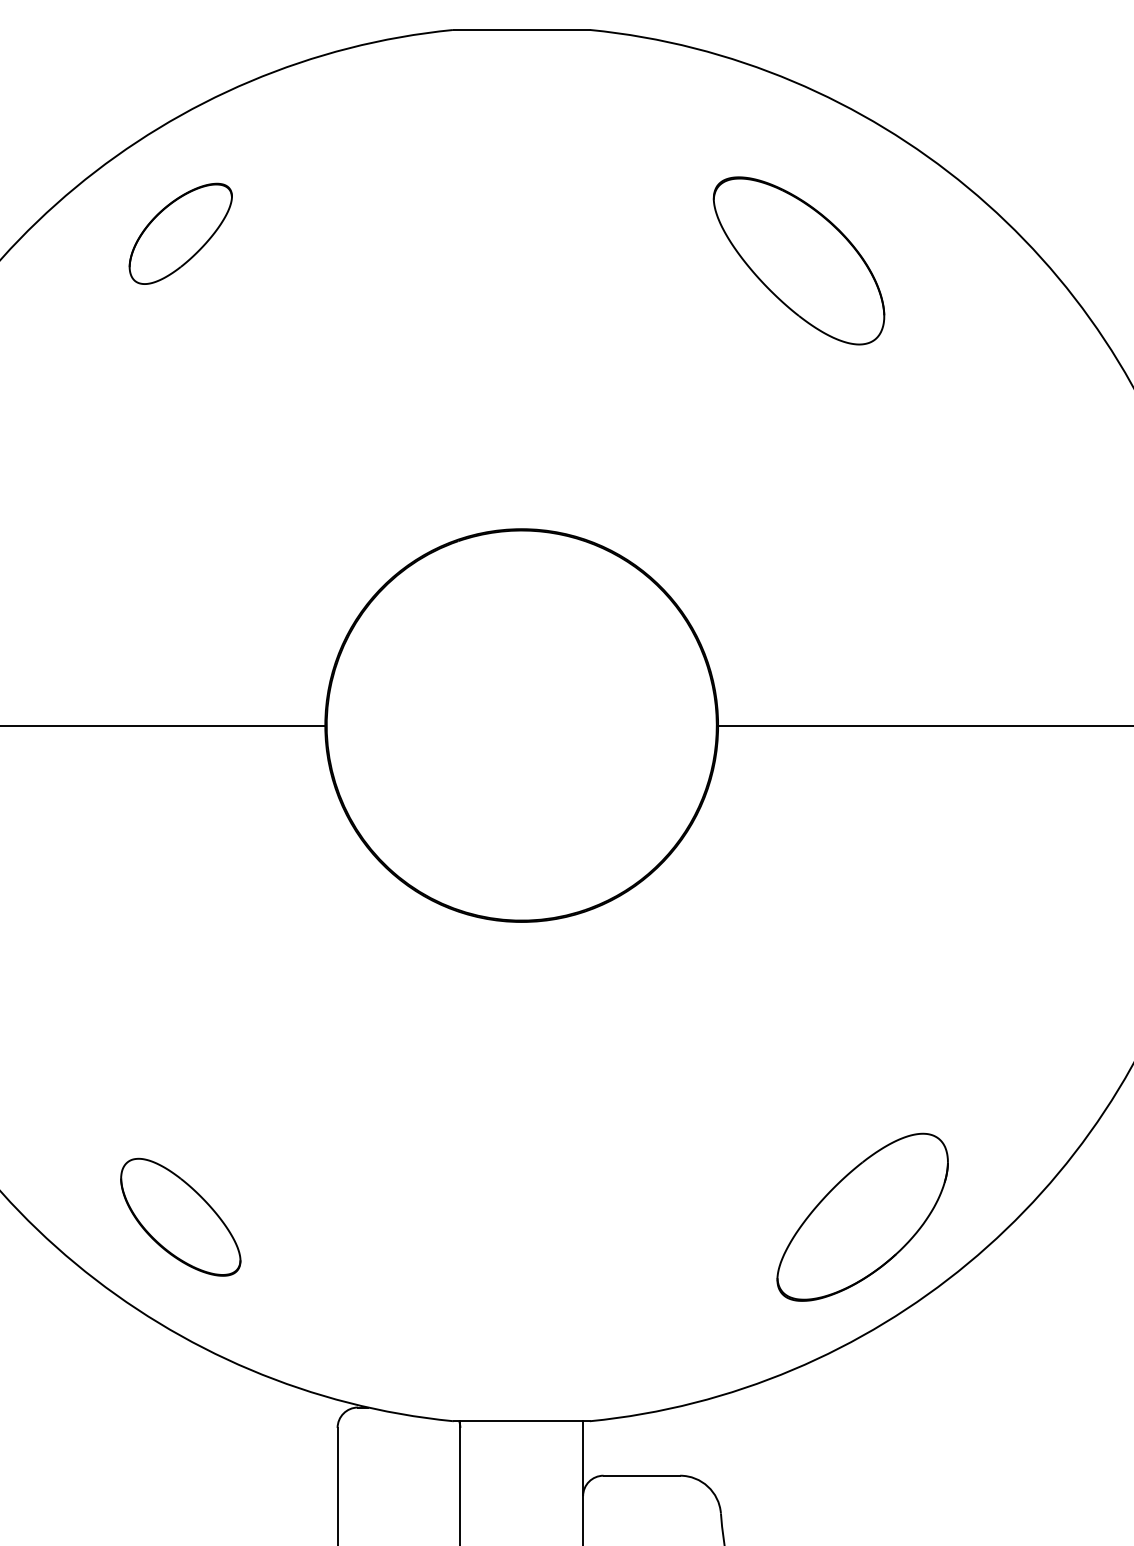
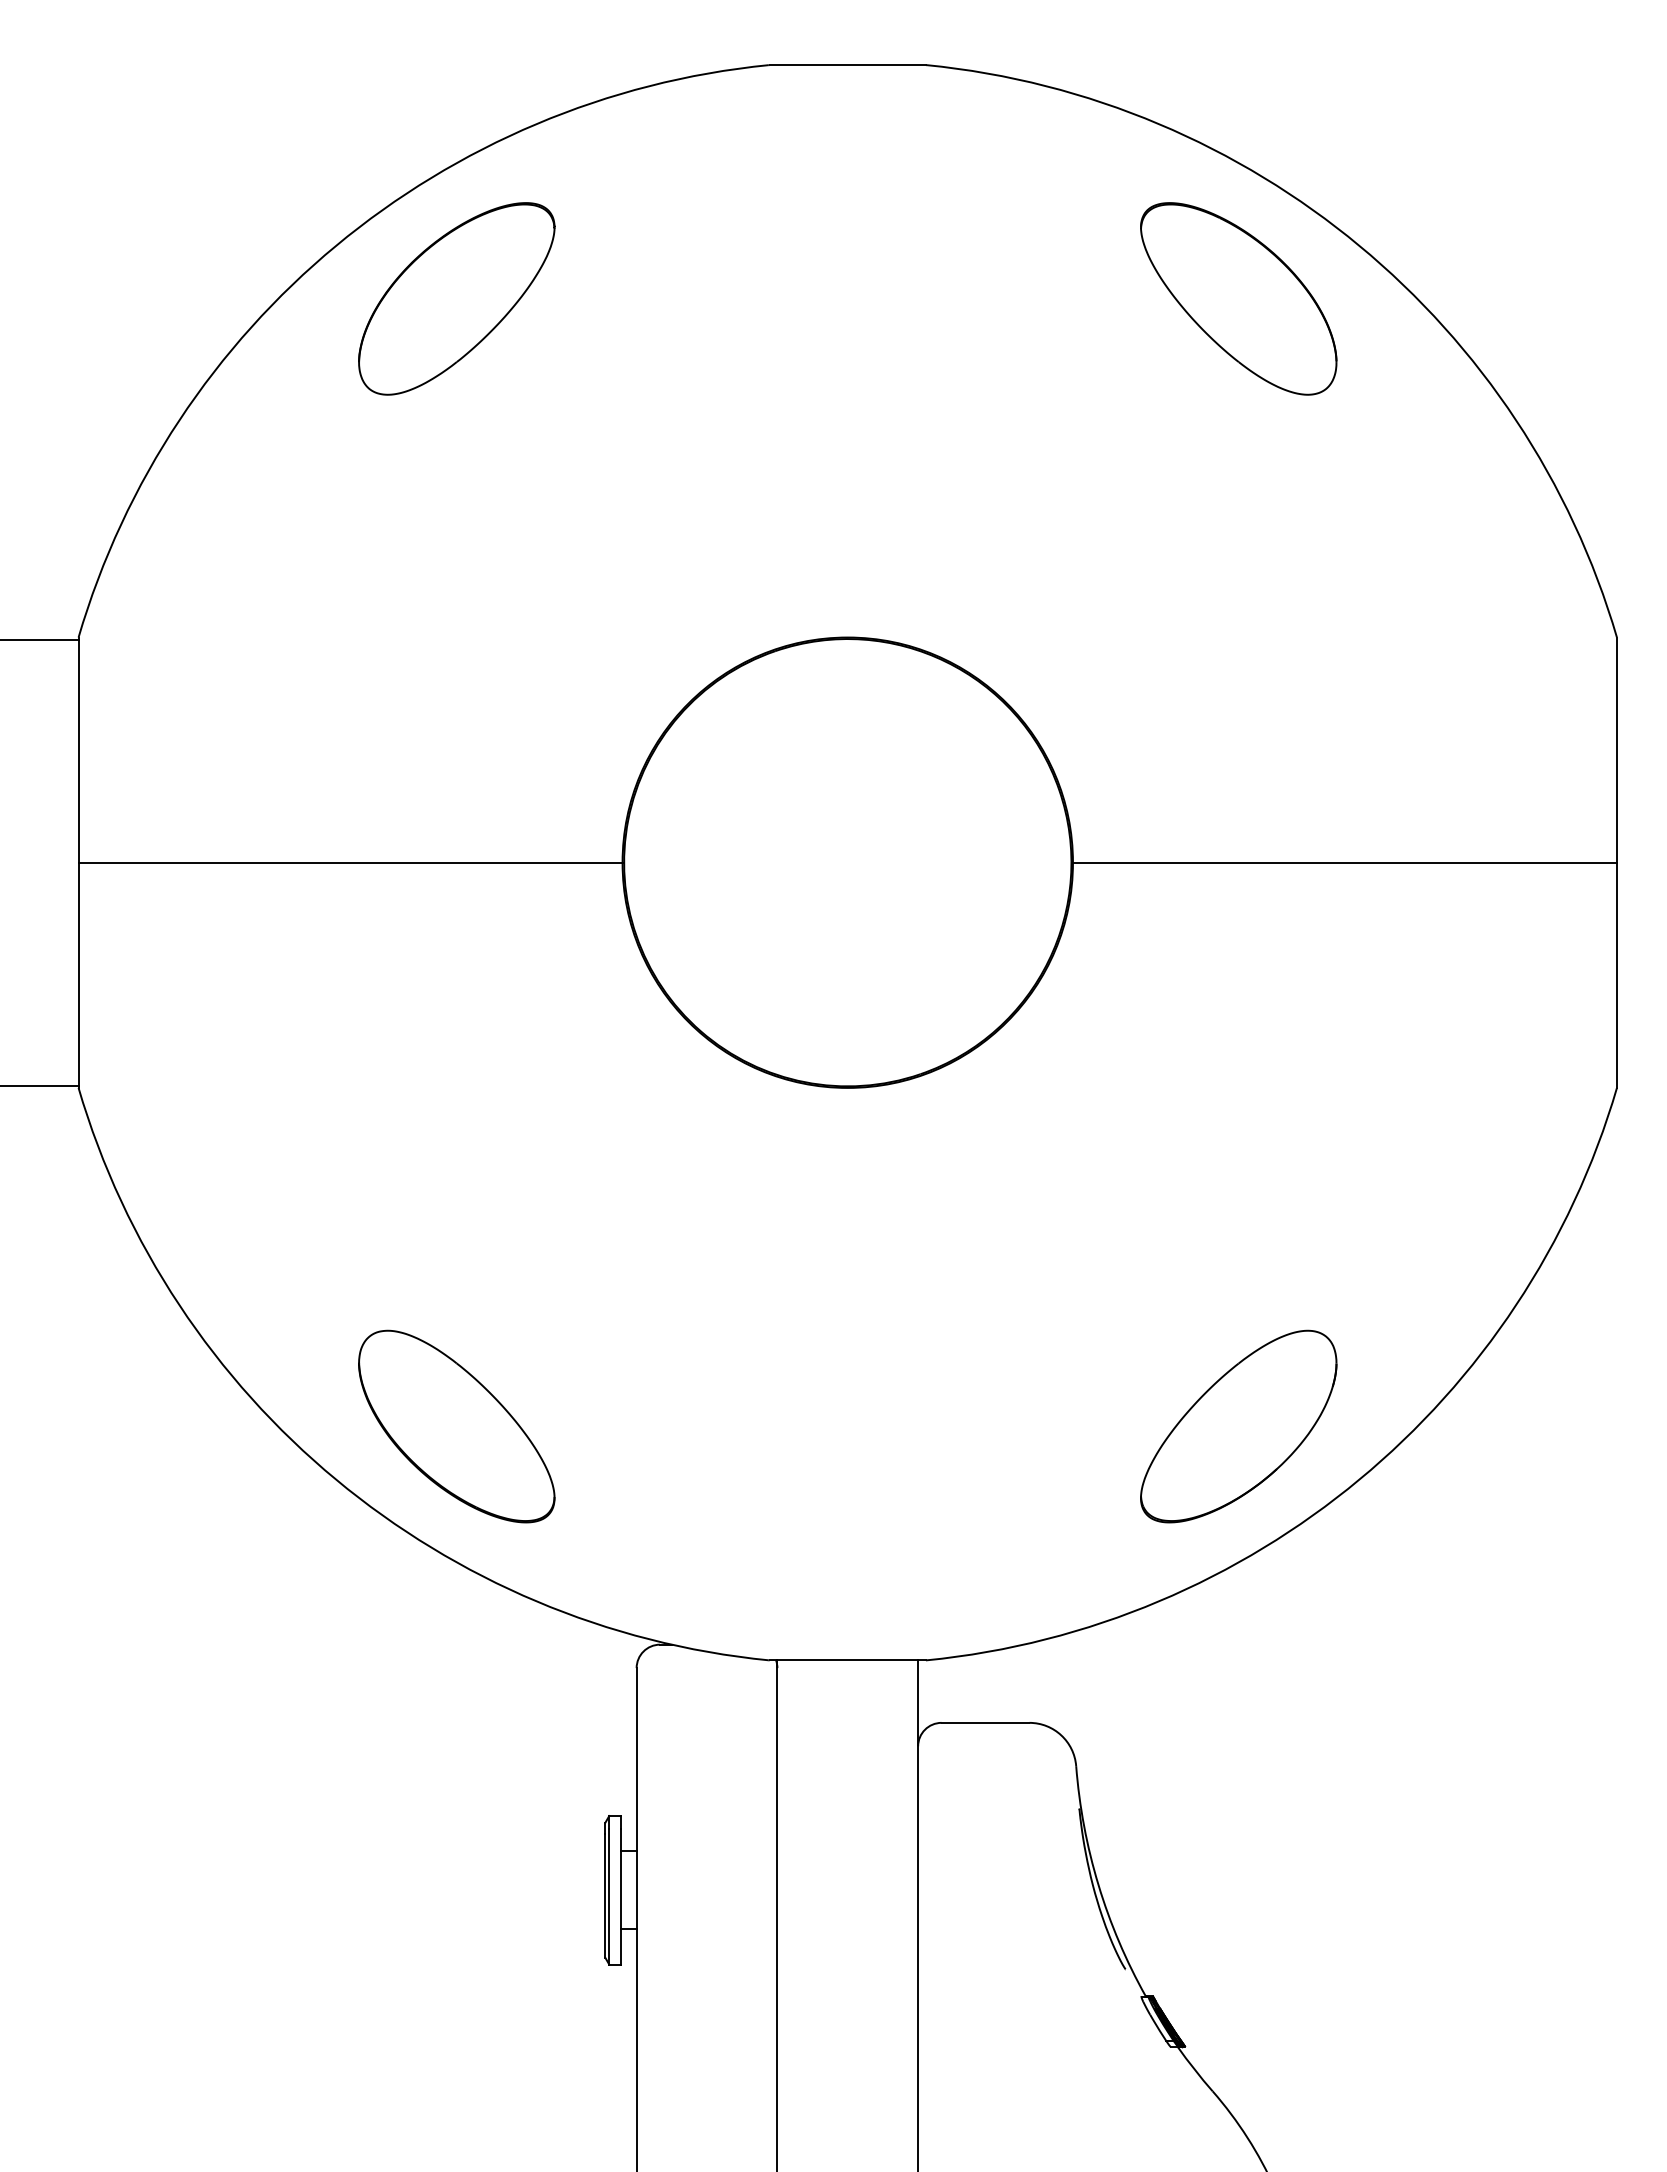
part: (180, 233) -> (456, 298), size x1.67
part: (798, 260) -> (1238, 298), moved
part: (180, 1217) -> (456, 1426), size x1.43

